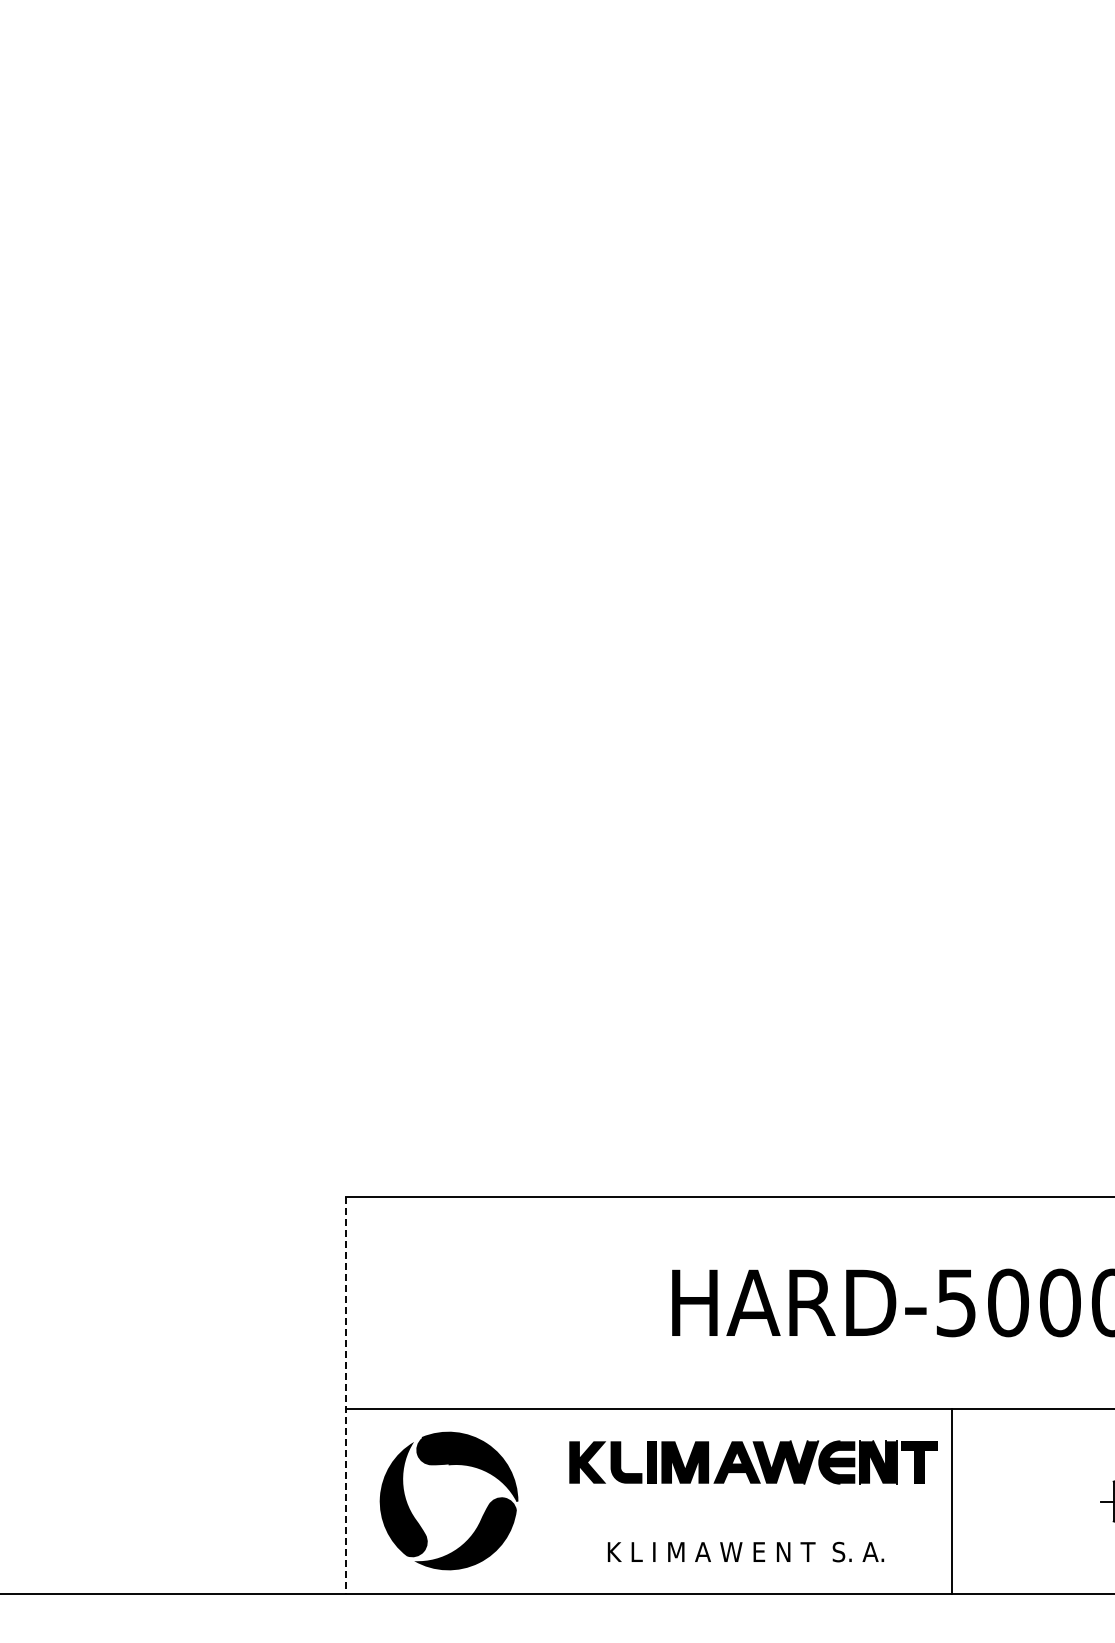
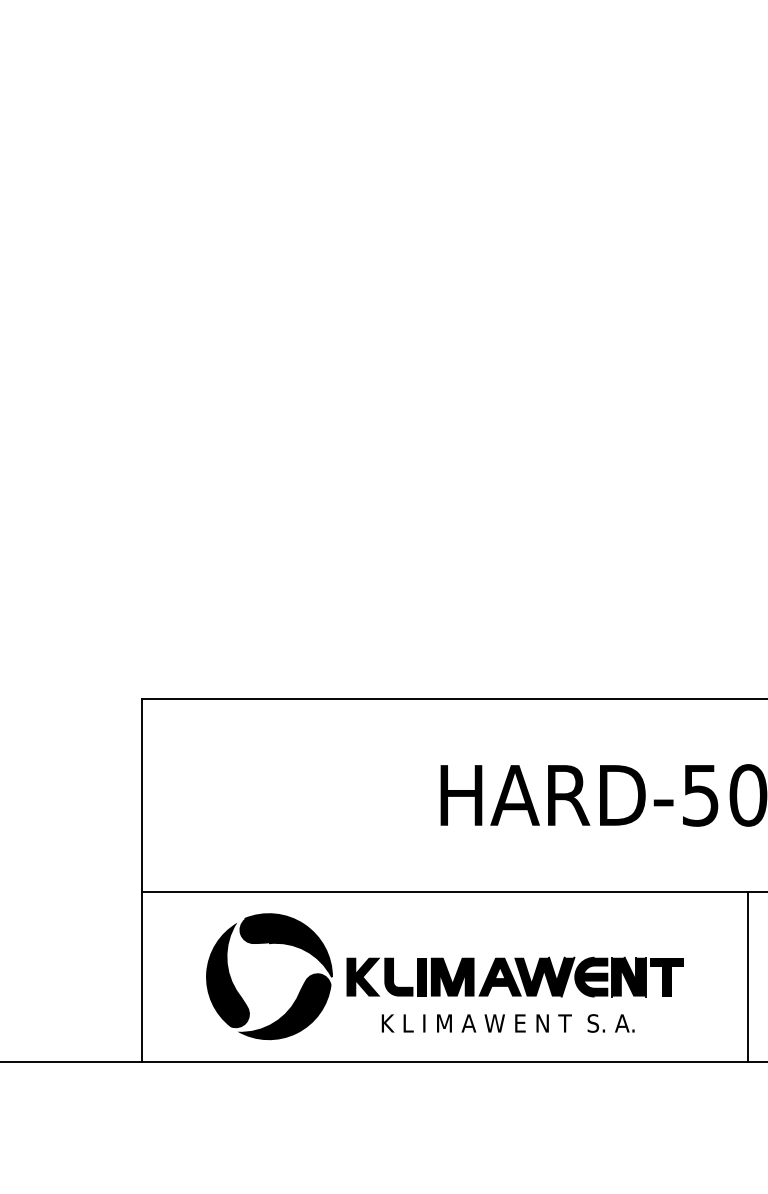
line: (345, 1395) -> (141, 880), dashed -> solid
part: (753, 1462) -> (515, 977), moved
part: (448, 1465) -> (268, 944), moved
line: (951, 1501) -> (747, 977), moved

